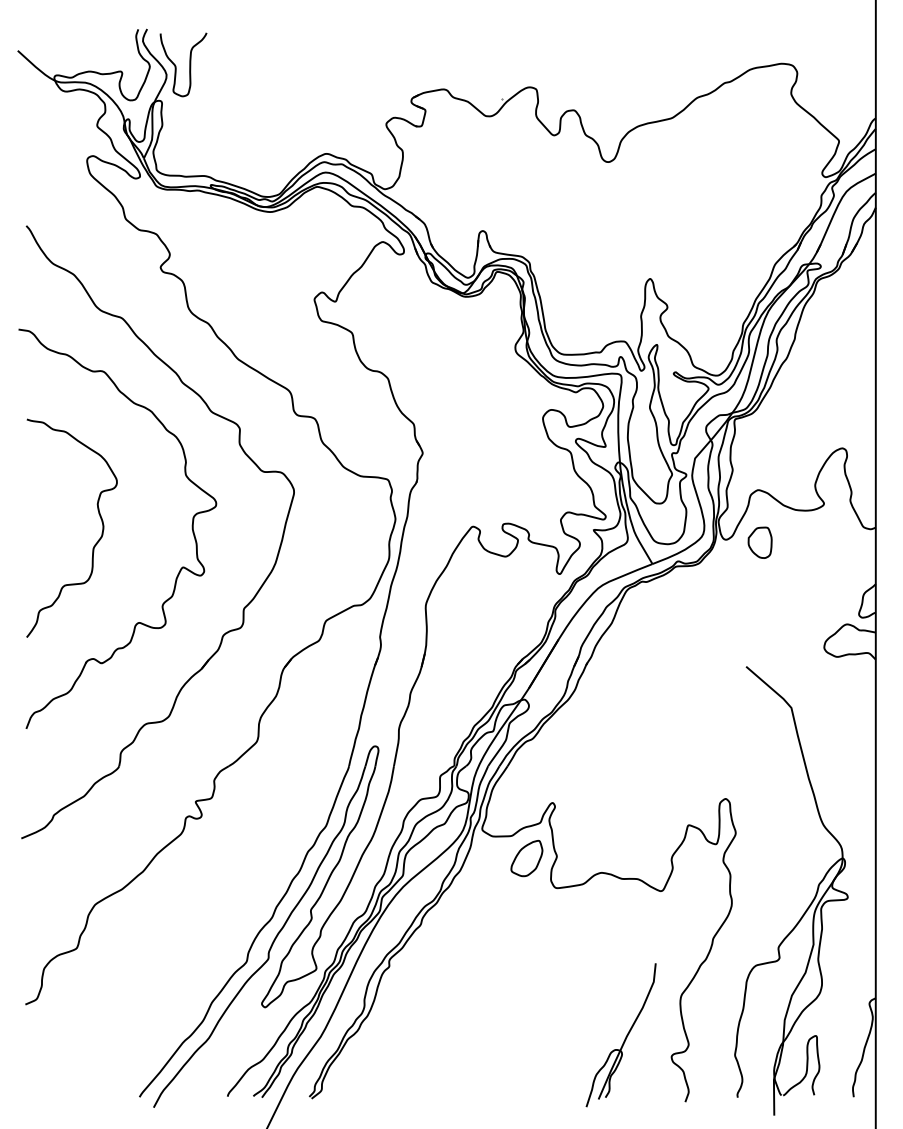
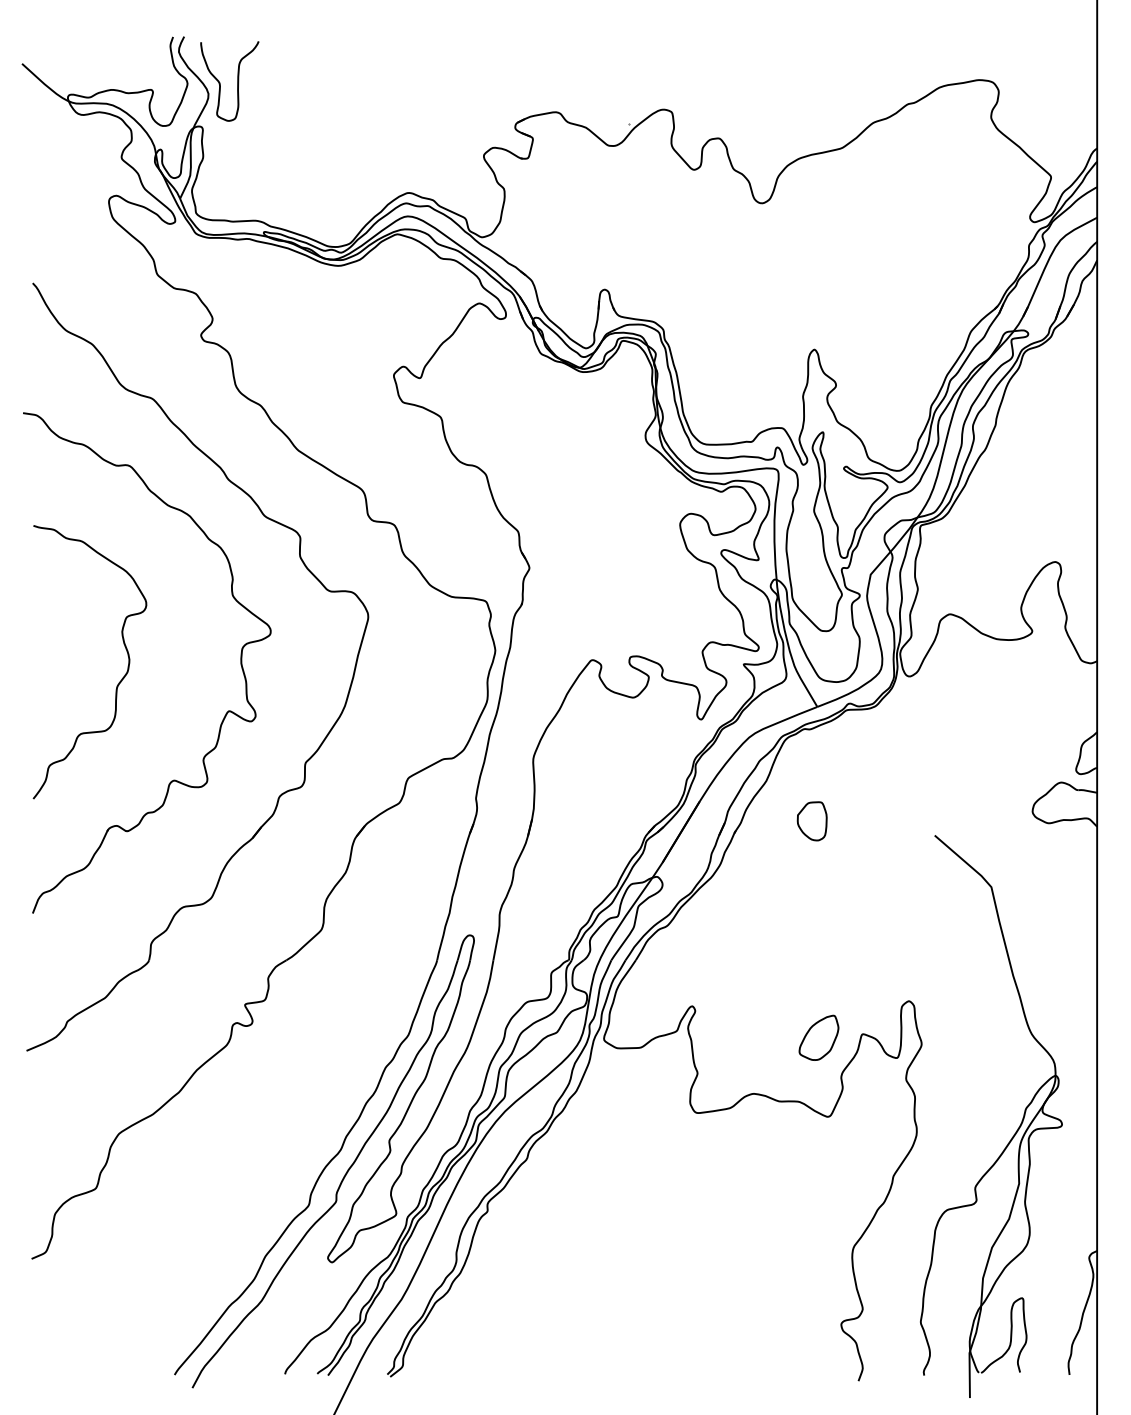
part: (759, 542) -> (811, 821), moved
part: (526, 858) -> (818, 1037), moved
part: (621, 1035) -> (778, 1297), removed

